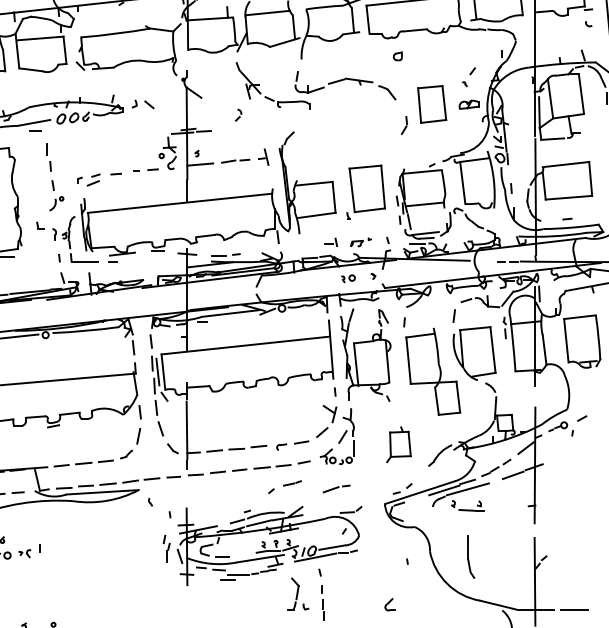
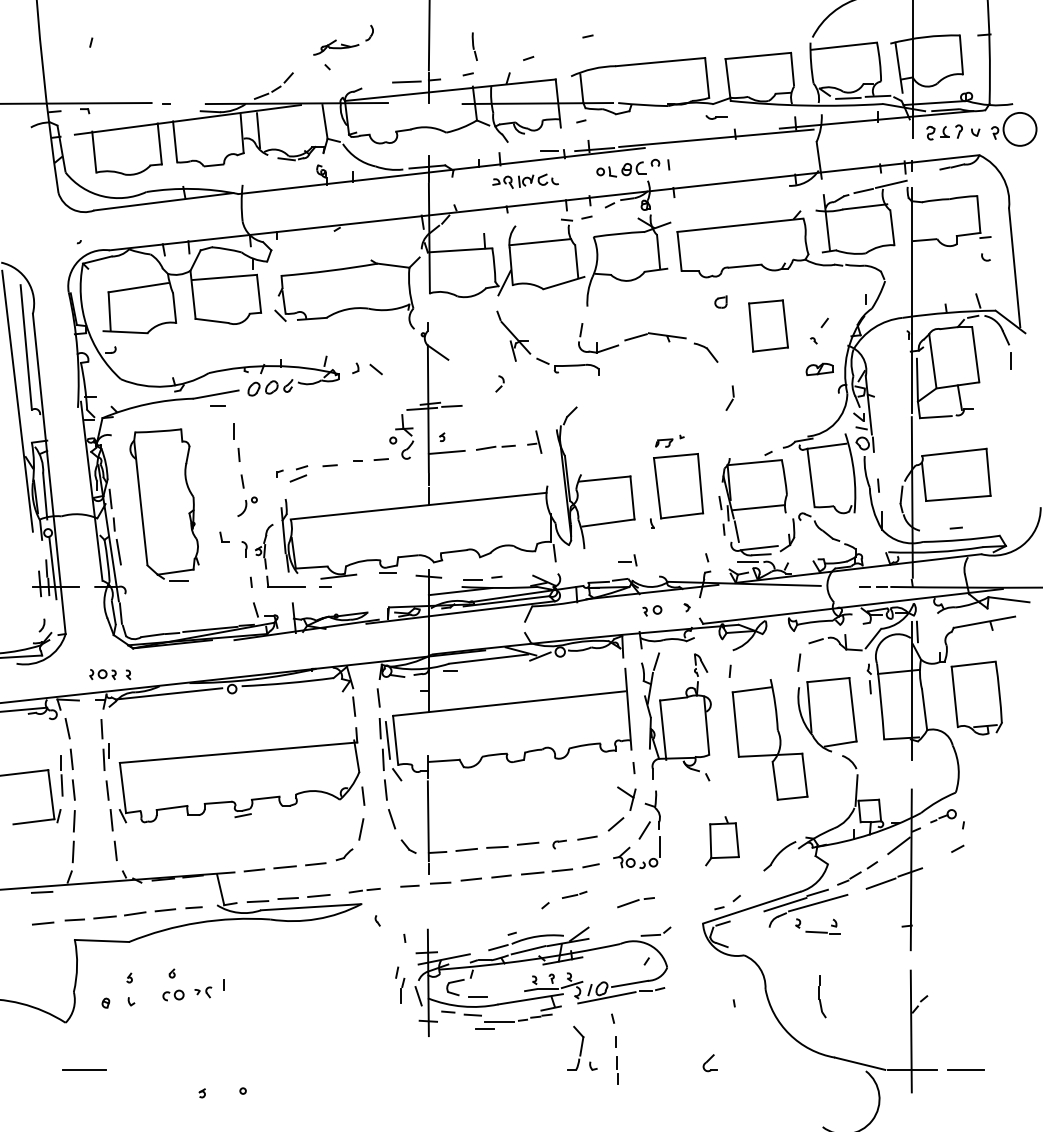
part: (432, 104) -> (768, 325), moved
part: (360, 241) -> (669, 440), moved
line: (582, 418) -> (957, 848), moved
part: (140, 480) -> (364, 890), size x0.6
part: (471, 556) -> (822, 996), size x0.7

